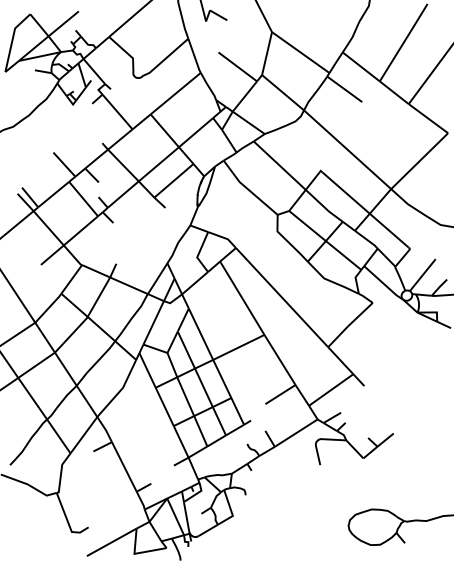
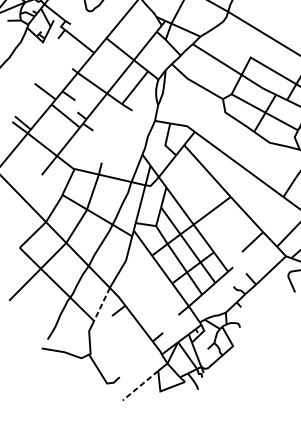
line: (83, 435) -> (101, 304), solid -> dashed
line: (111, 542) -> (140, 385), solid -> dashed

